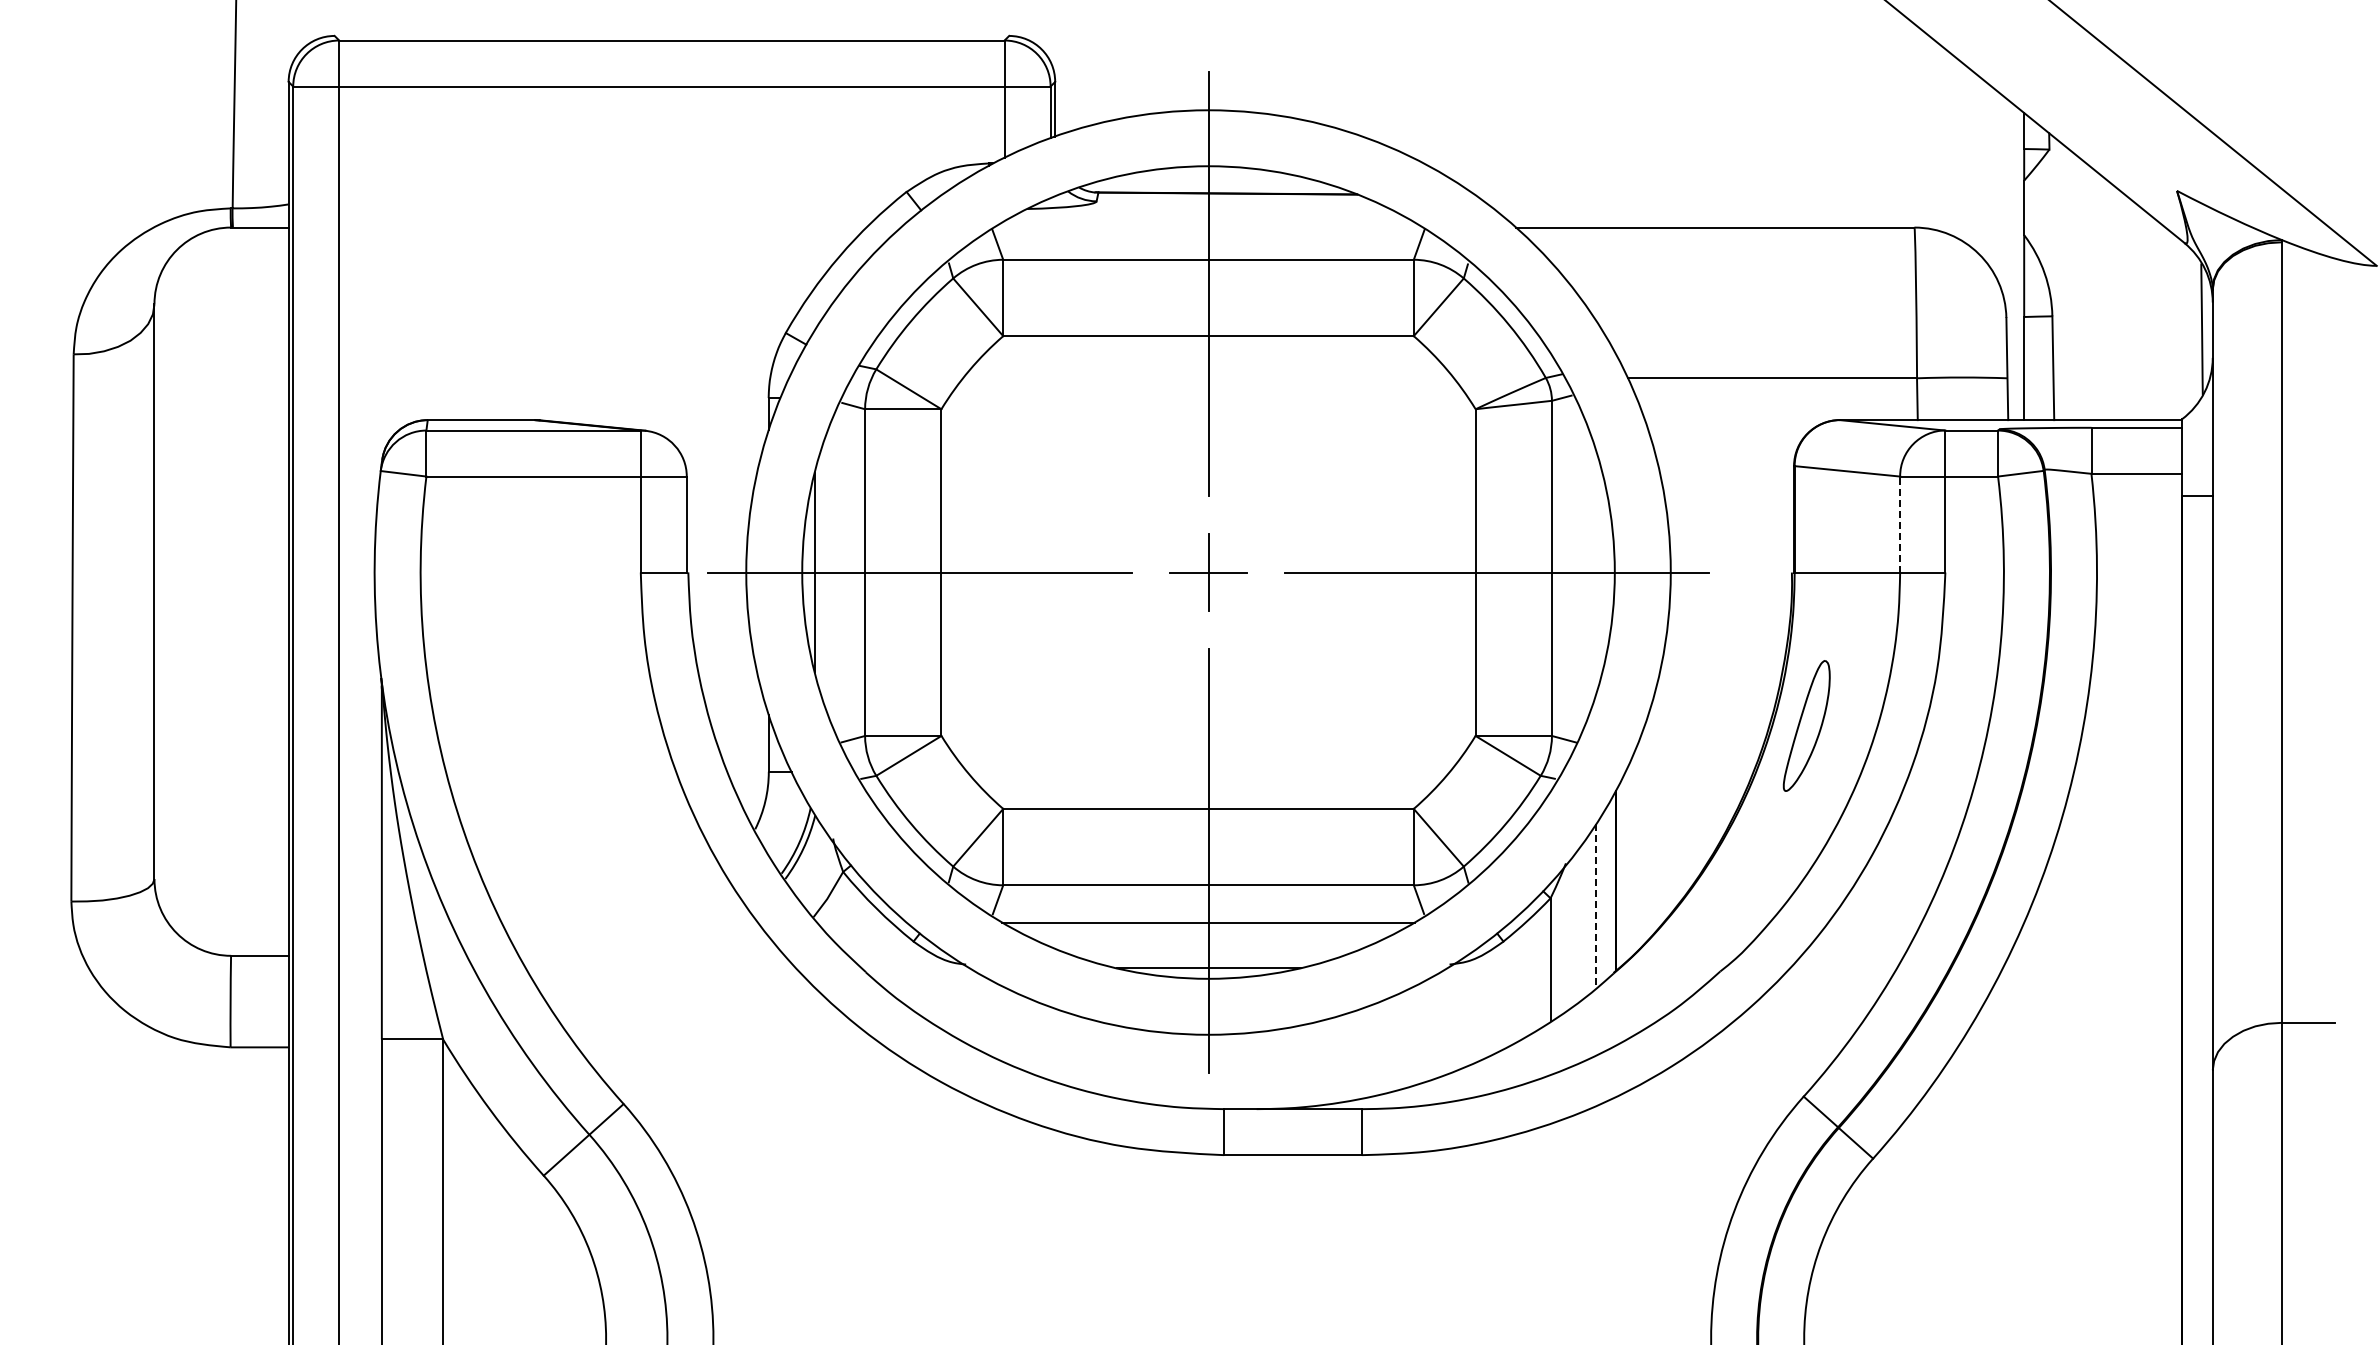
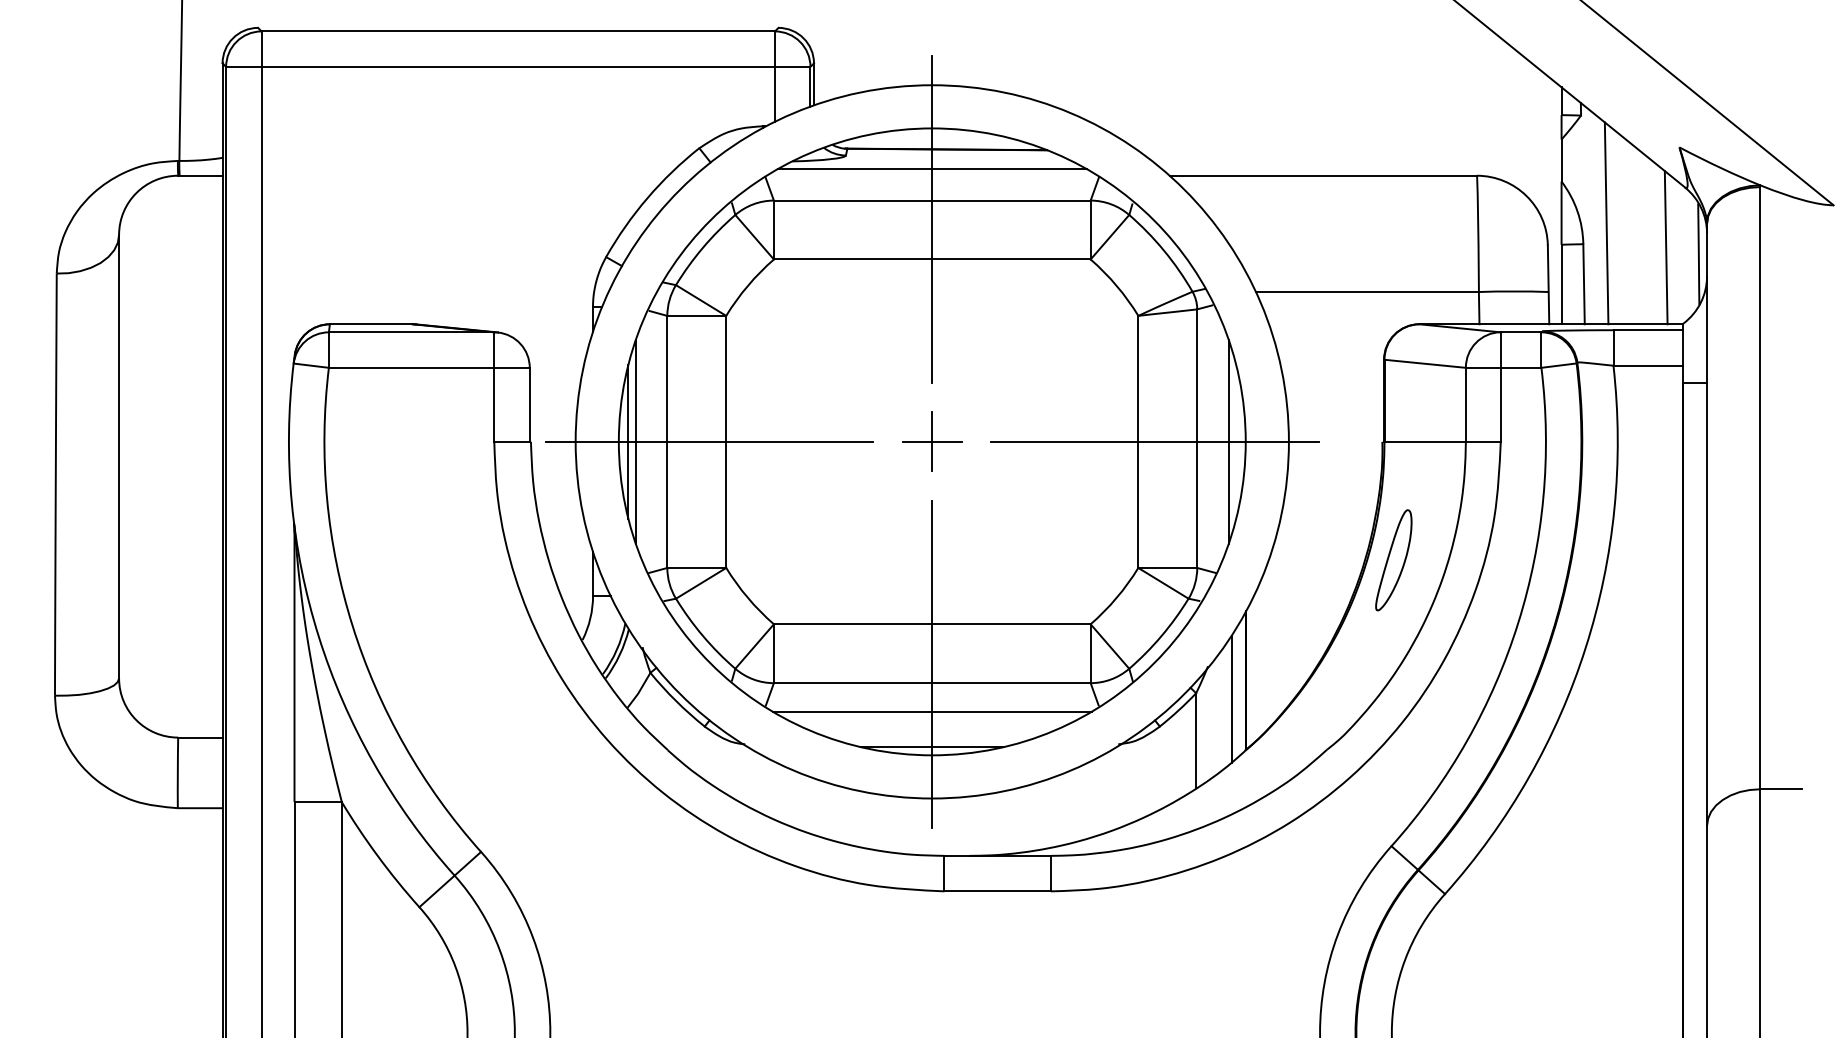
line: (1208, 218) -> (932, 168), added
line: (2082, 289) -> (1606, 223), added
line: (2159, 320) -> (1665, 247), added
line: (1900, 524) -> (1466, 404), dashed -> solid
line: (824, 572) -> (636, 441), added
line: (1592, 572) -> (1228, 441), added
line: (1596, 906) -> (1231, 699), dashed -> solid

